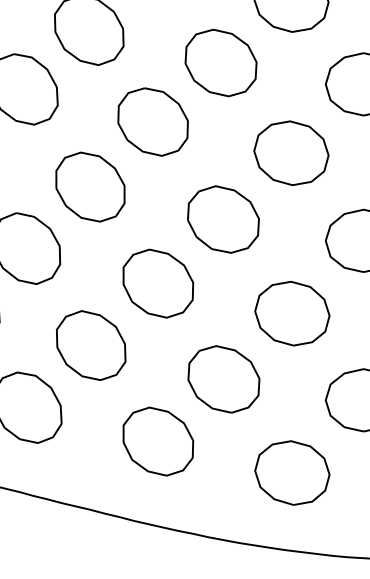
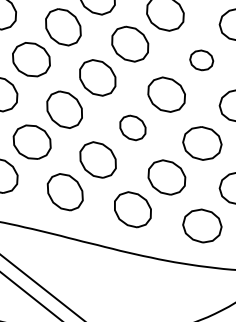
part: (290, 153) -> (201, 60), size x0.6
part: (157, 282) -> (132, 127), size x0.7

